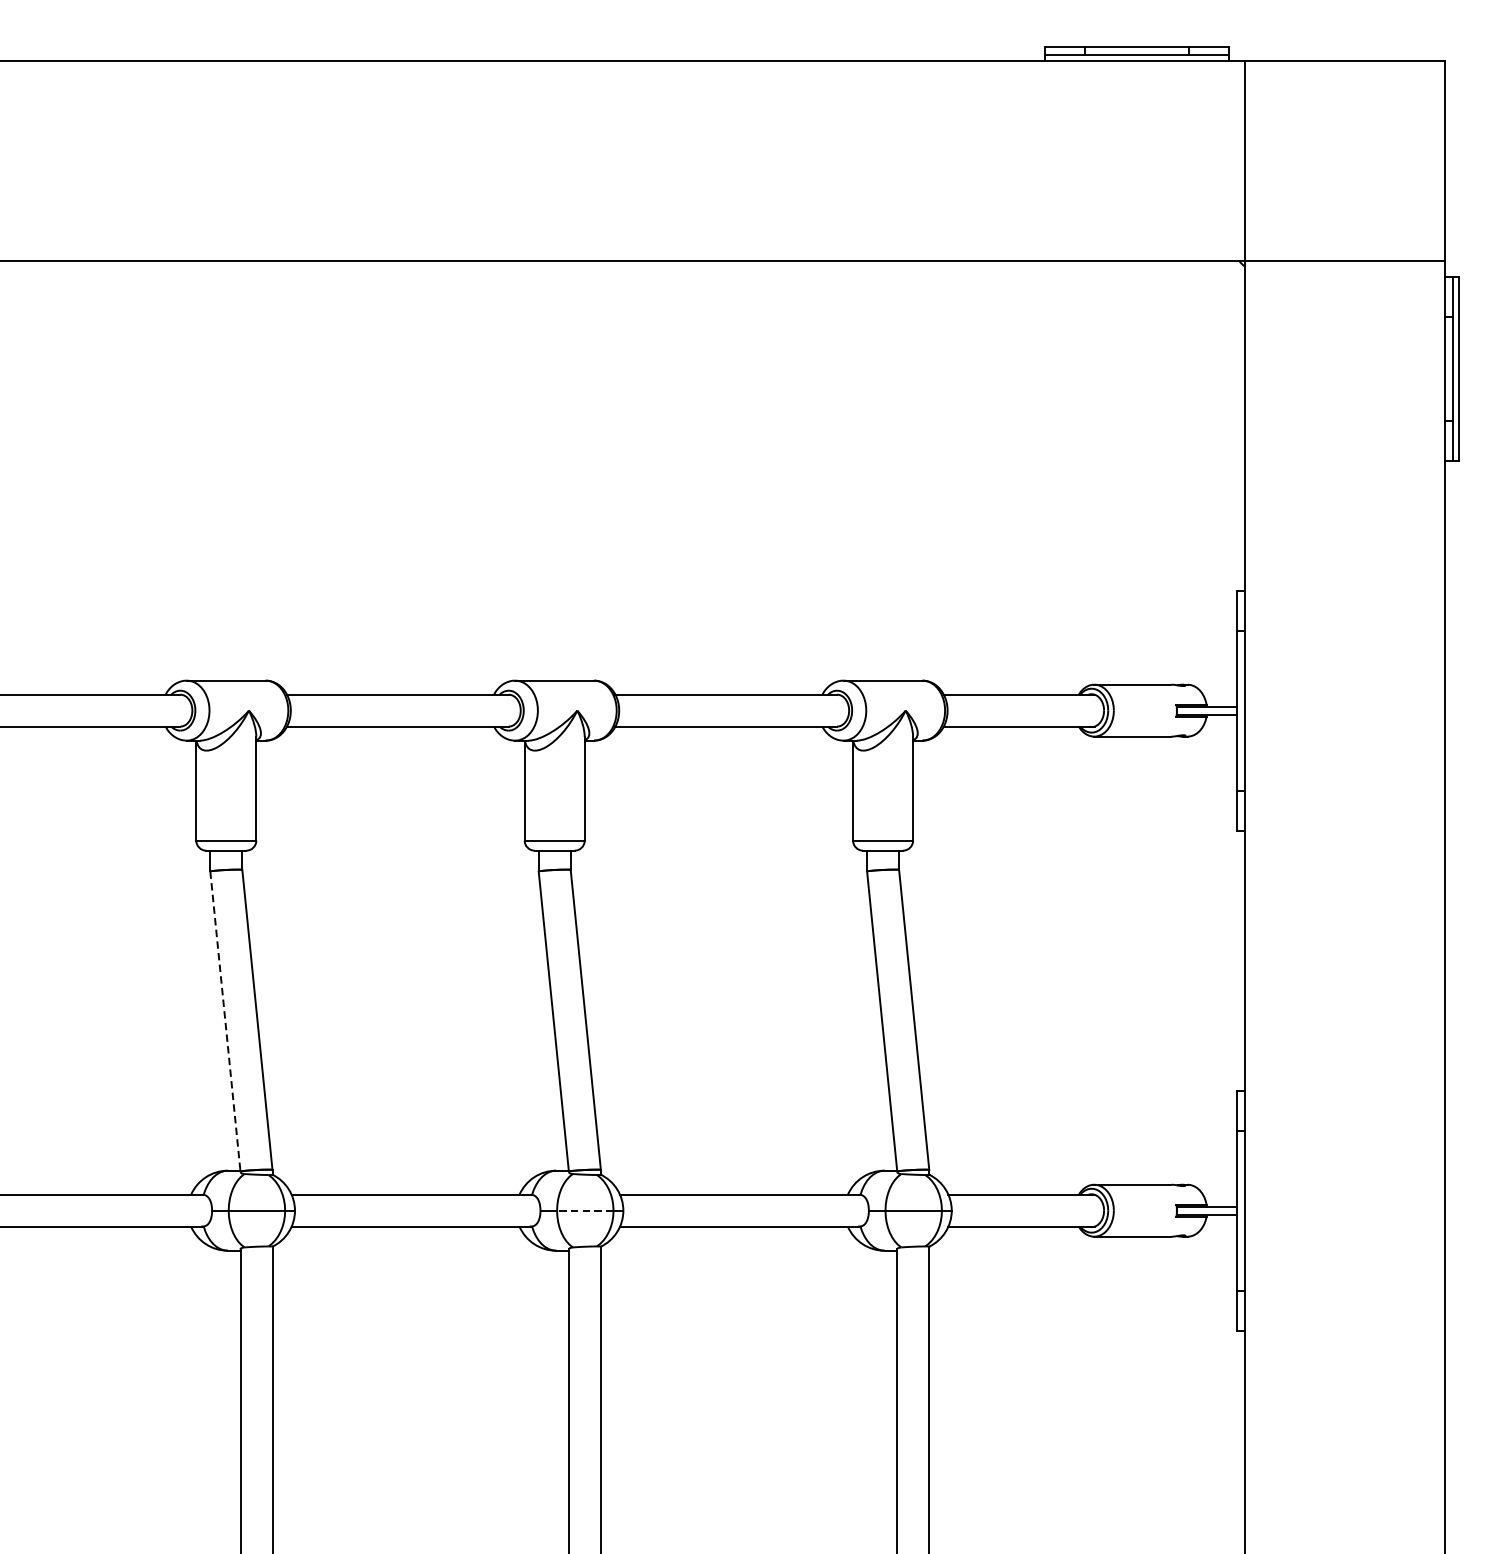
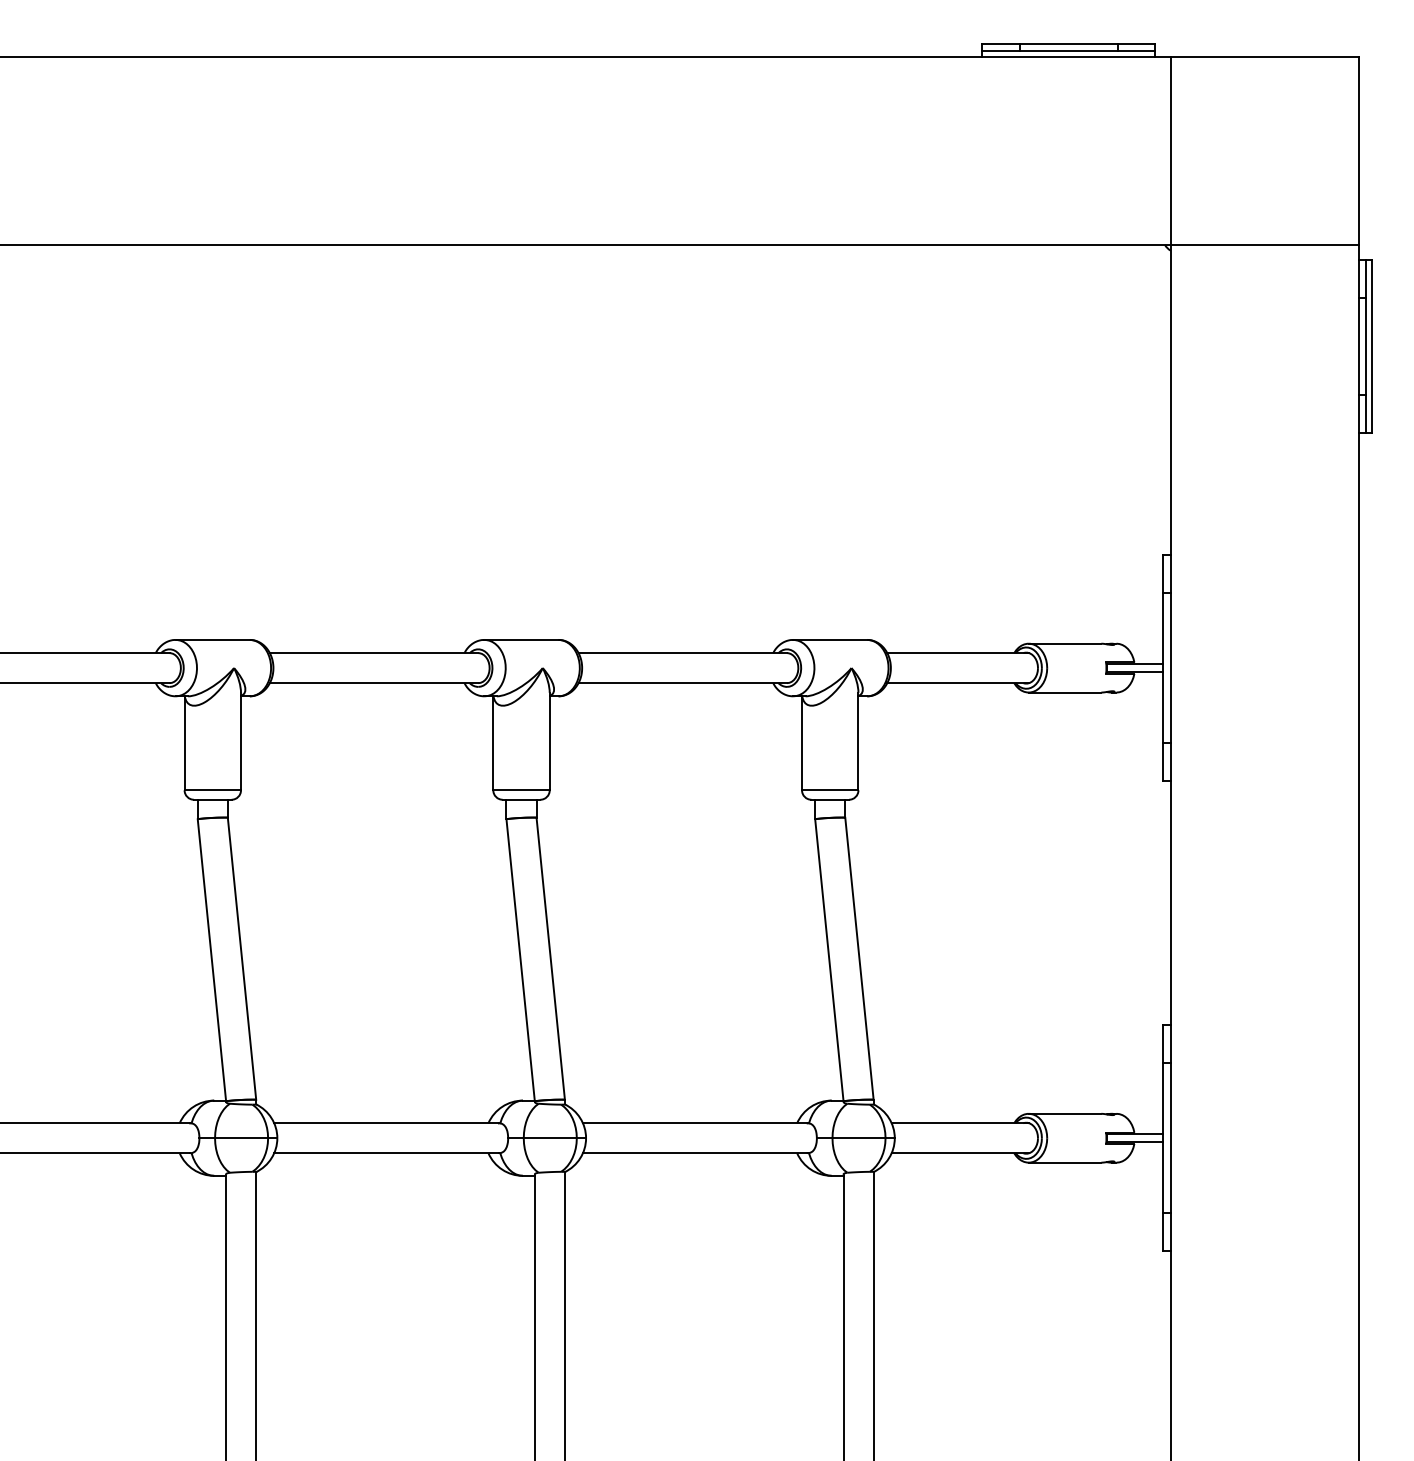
line: (224, 1021) -> (211, 960), dashed -> solid
line: (585, 1210) -> (550, 1138), dashed -> solid

